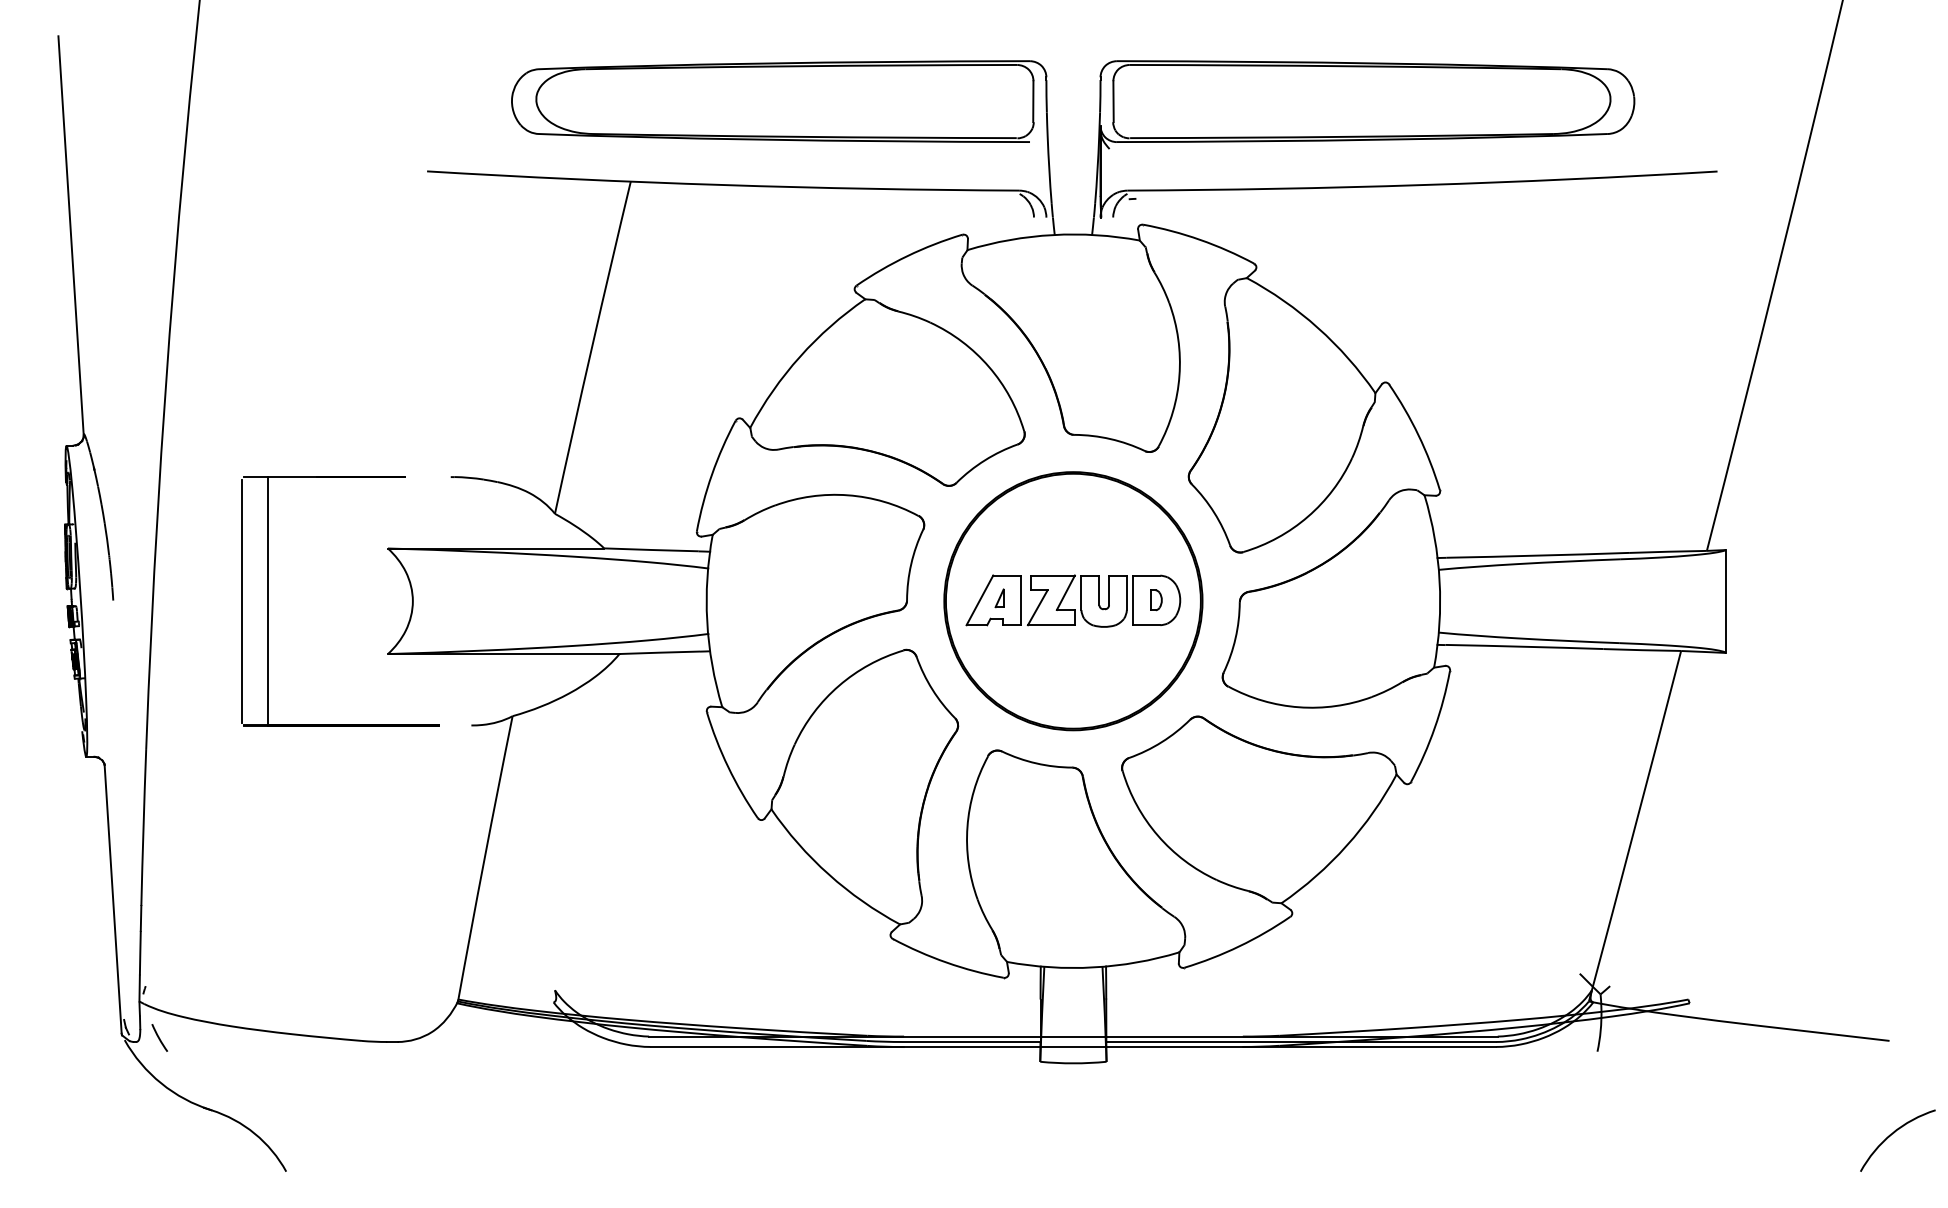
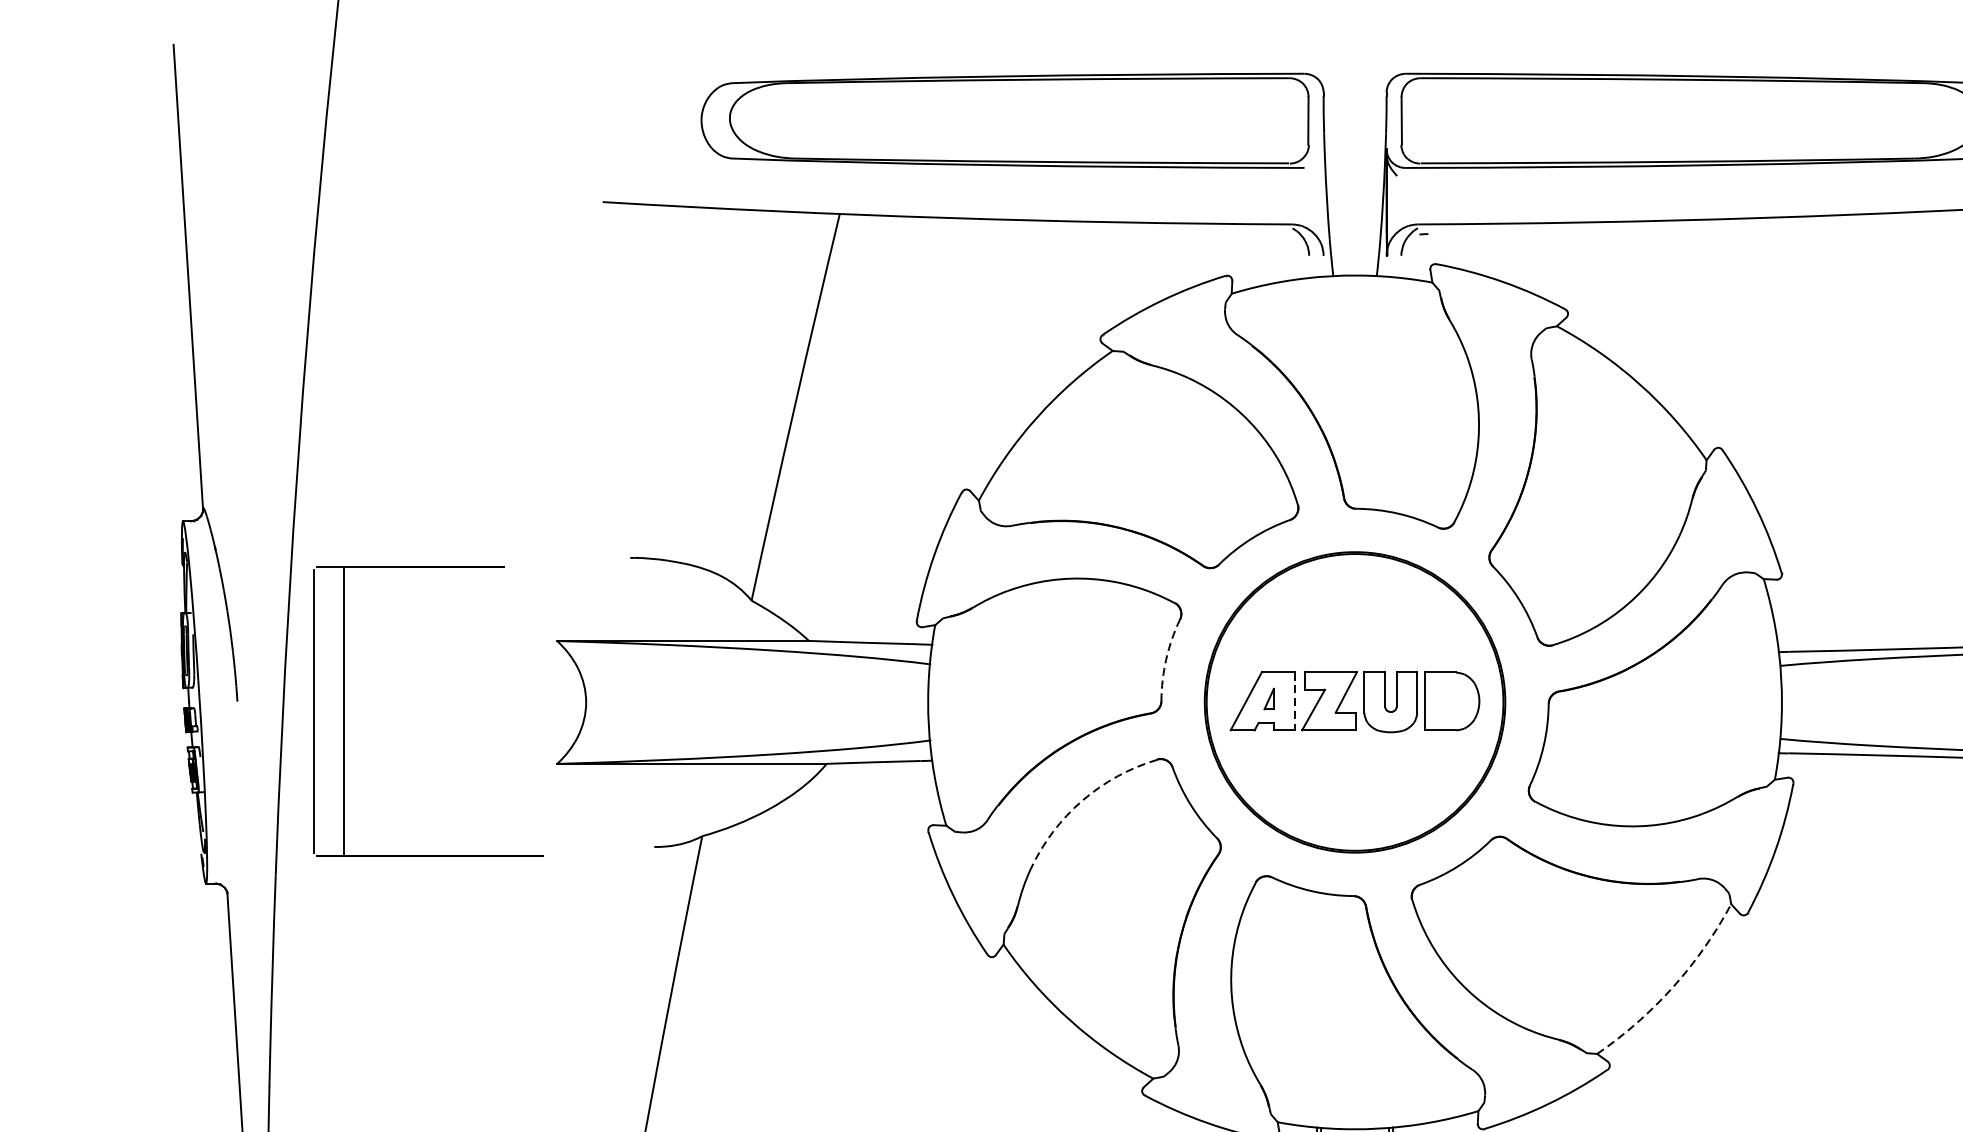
arc: (911, 564) -> (1166, 659), solid -> dashed
line: (1021, 600) -> (1294, 701), solid -> dashed
part: (1156, 600) -> (1451, 701), removed
part: (268, 601) -> (344, 712), moved
arc: (839, 685) -> (1082, 800), solid -> dashed
arc: (1346, 845) -> (1672, 986), solid -> dashed

